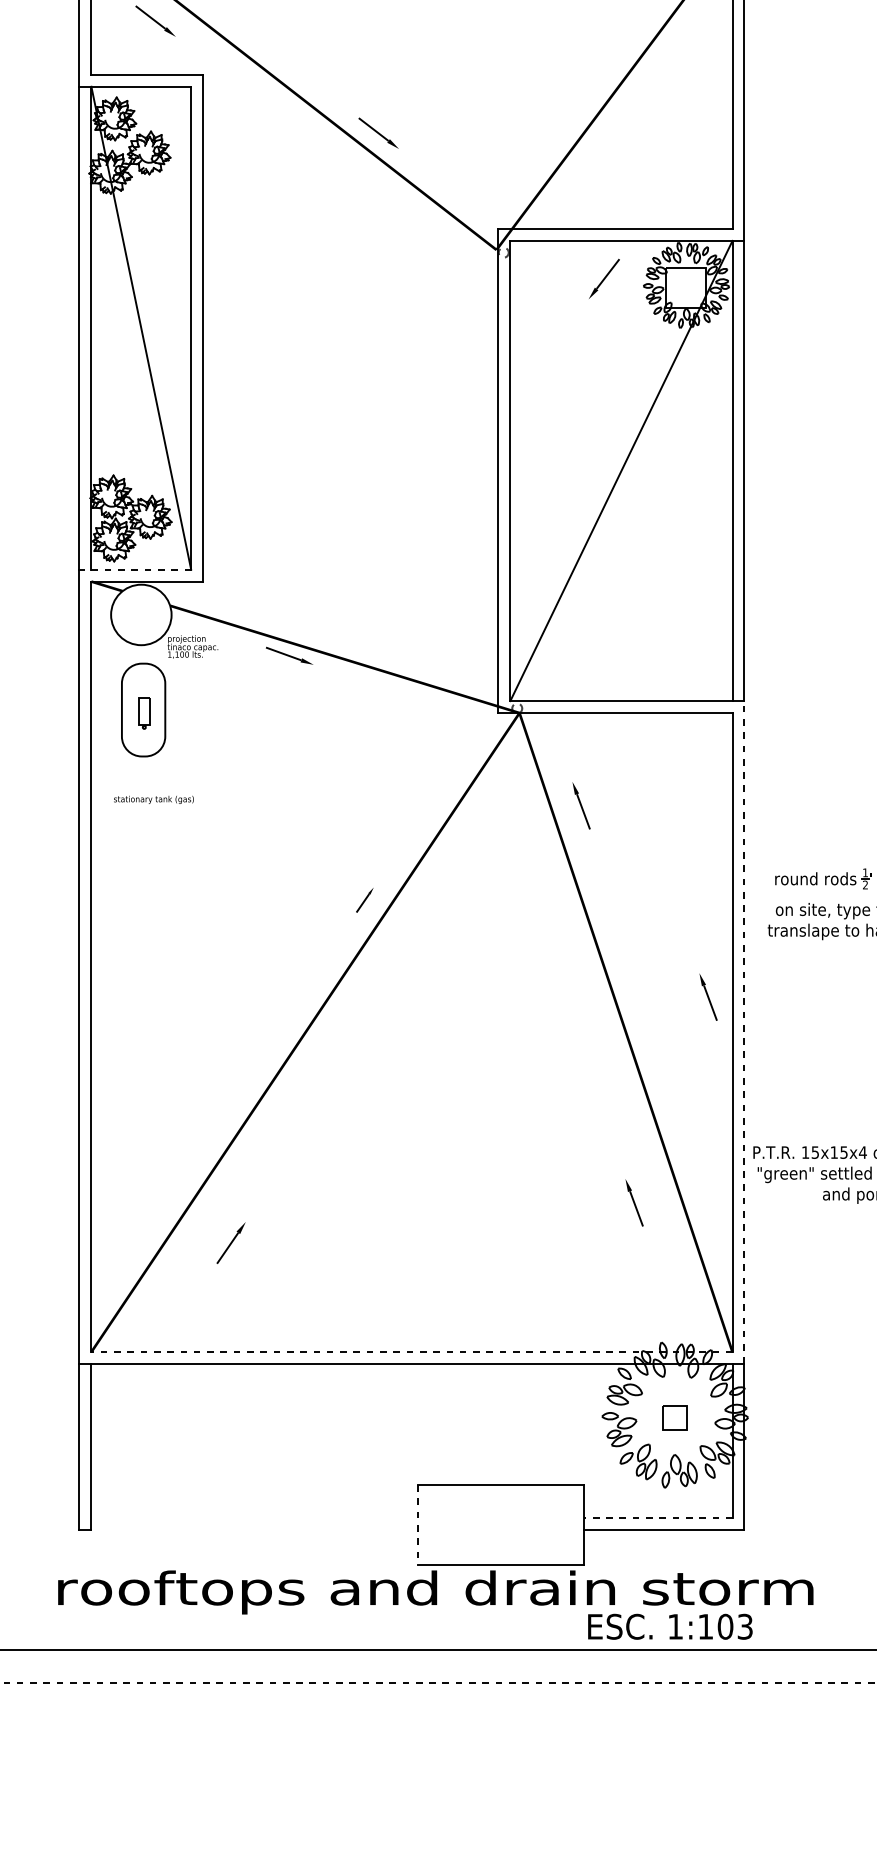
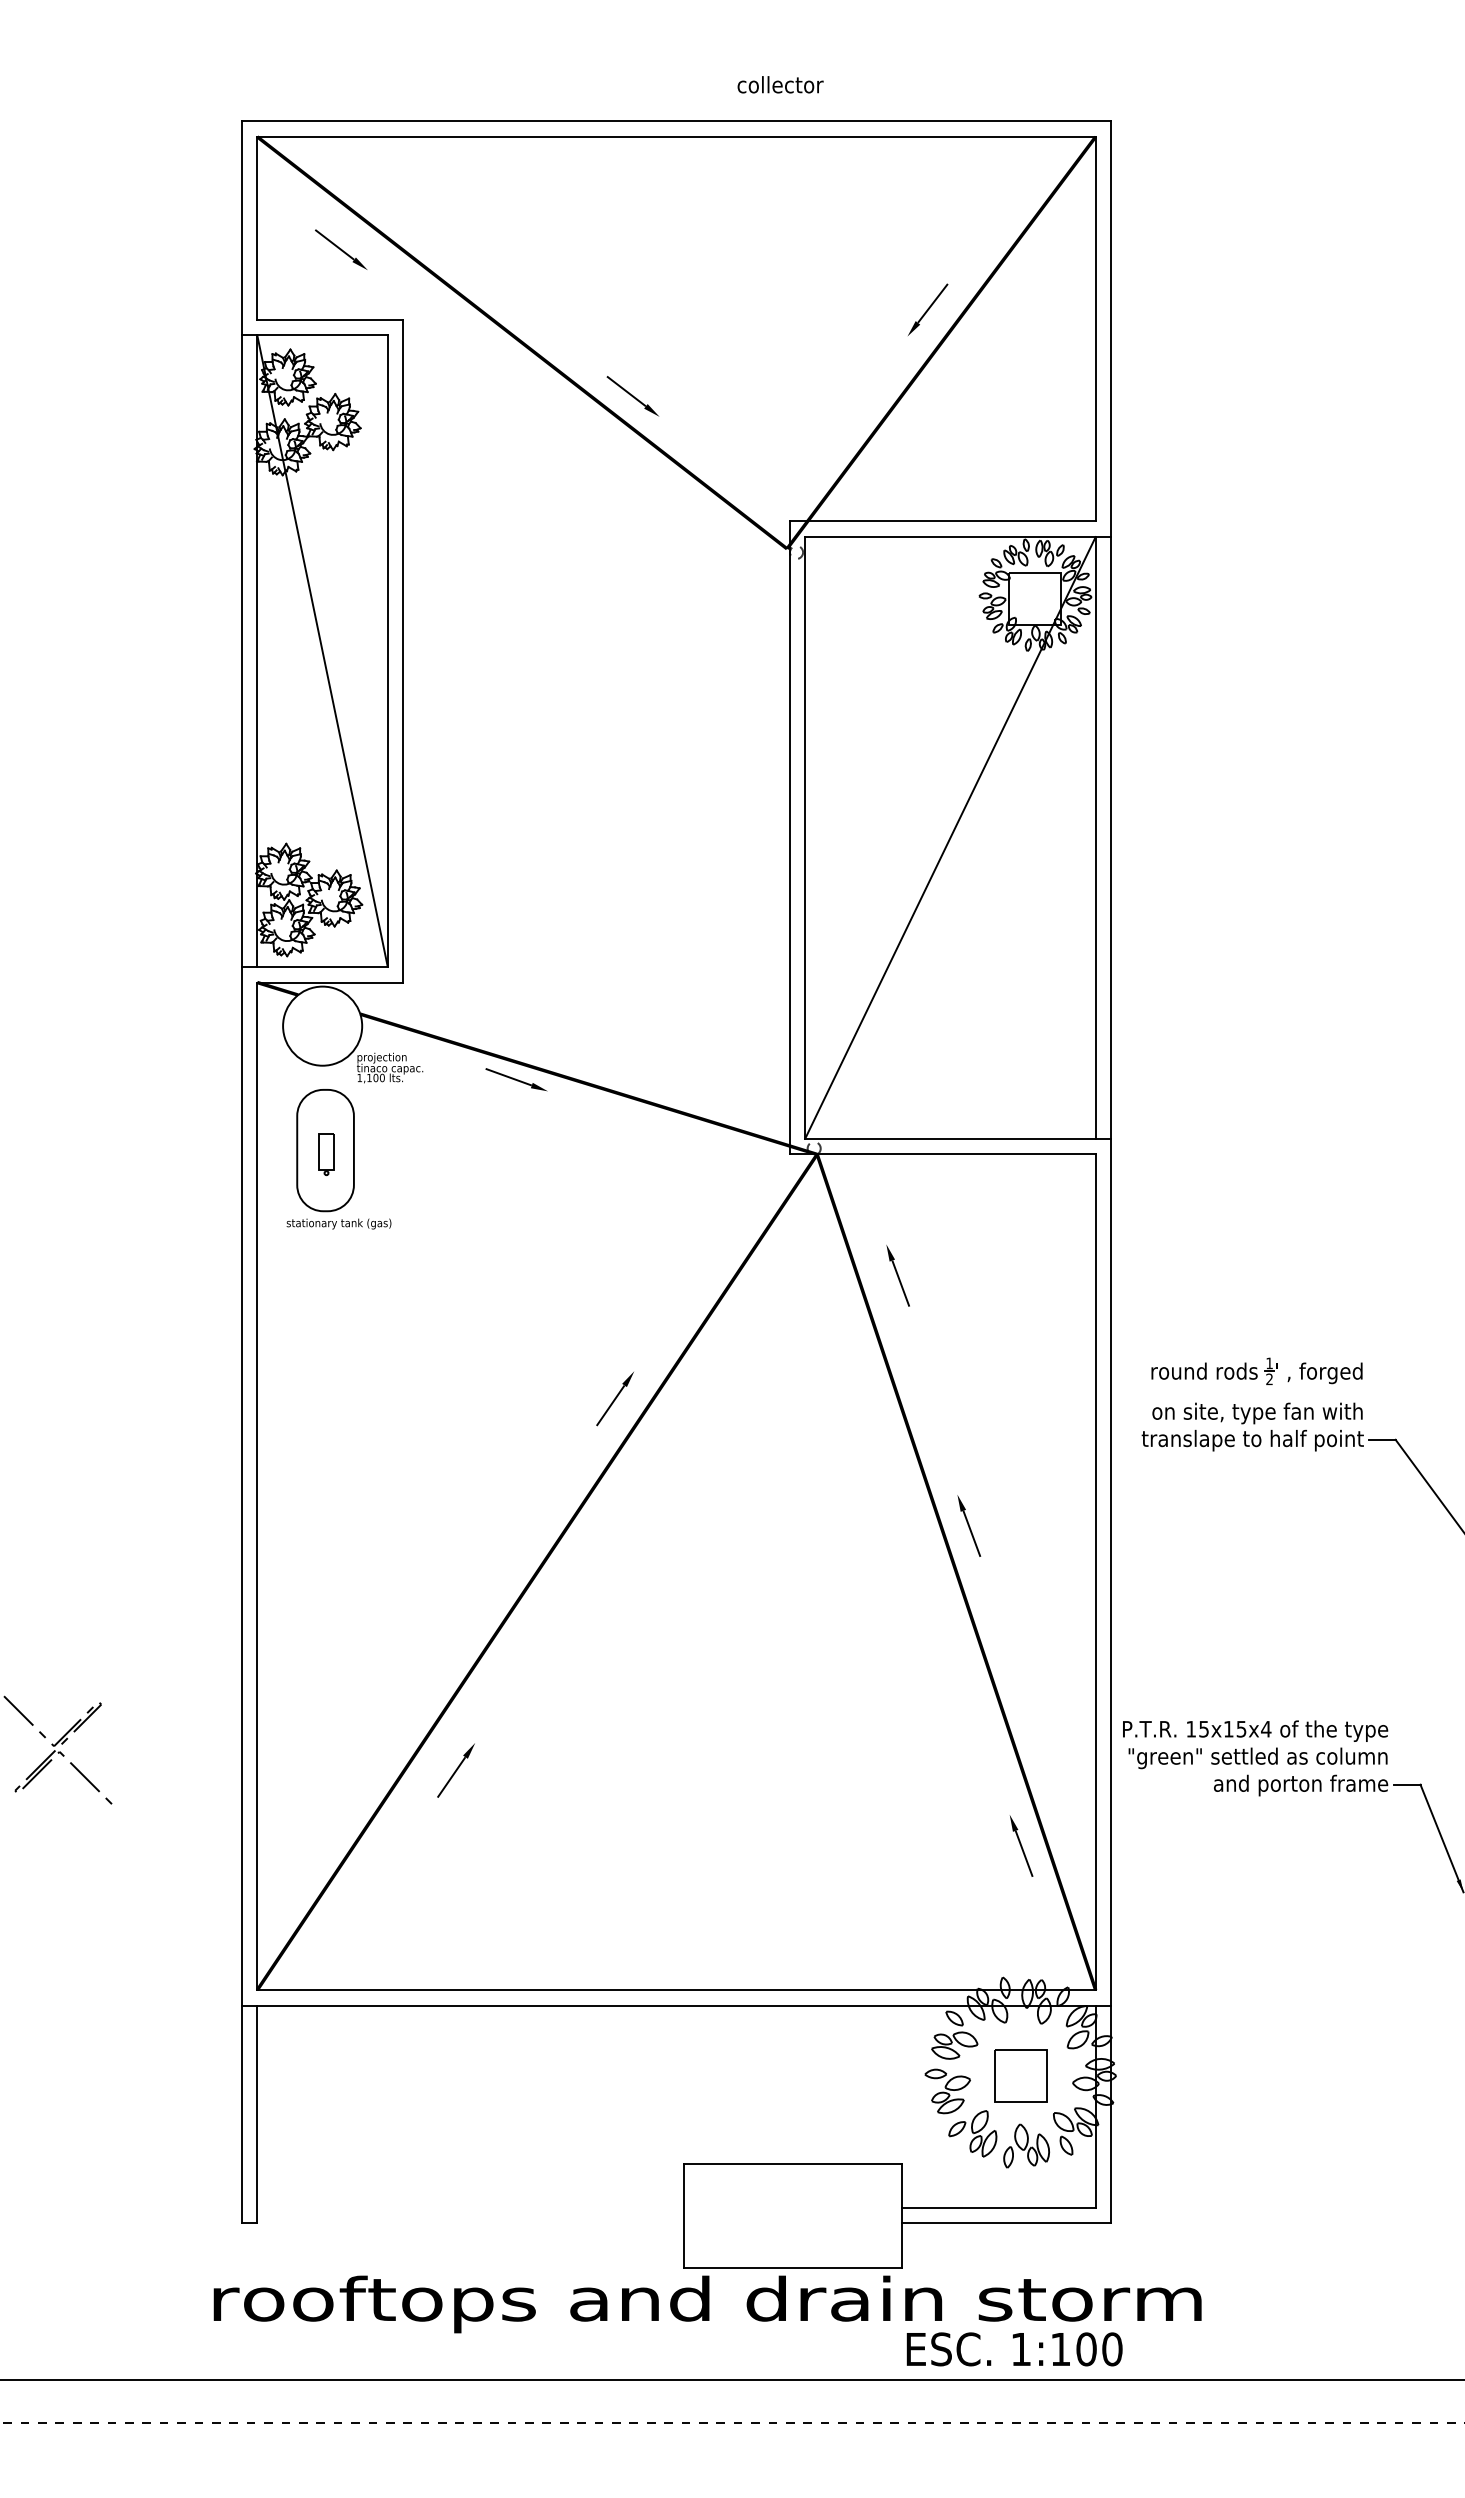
part: (604, 278) -> (928, 309), moved
line: (135, 569) -> (314, 966), dashed -> solid
text: (153, 799) -> (338, 1223), moved
part: (364, 900) -> (614, 1399), size x1.67
part: (708, 996) -> (969, 1525), moved
line: (744, 1031) -> (1111, 1571), dashed -> solid
part: (634, 1202) -> (1021, 1845), moved
part: (230, 1243) -> (455, 1770), moved
line: (411, 1352) -> (676, 1990), dashed -> solid
part: (675, 1417) -> (1020, 2075), size x1.67
line: (658, 1518) -> (998, 2207), dashed -> solid
line: (418, 1525) -> (684, 2216), dashed -> solid
text: (745, 1626) -> (1112, 2349), 1:103 -> 1:100

